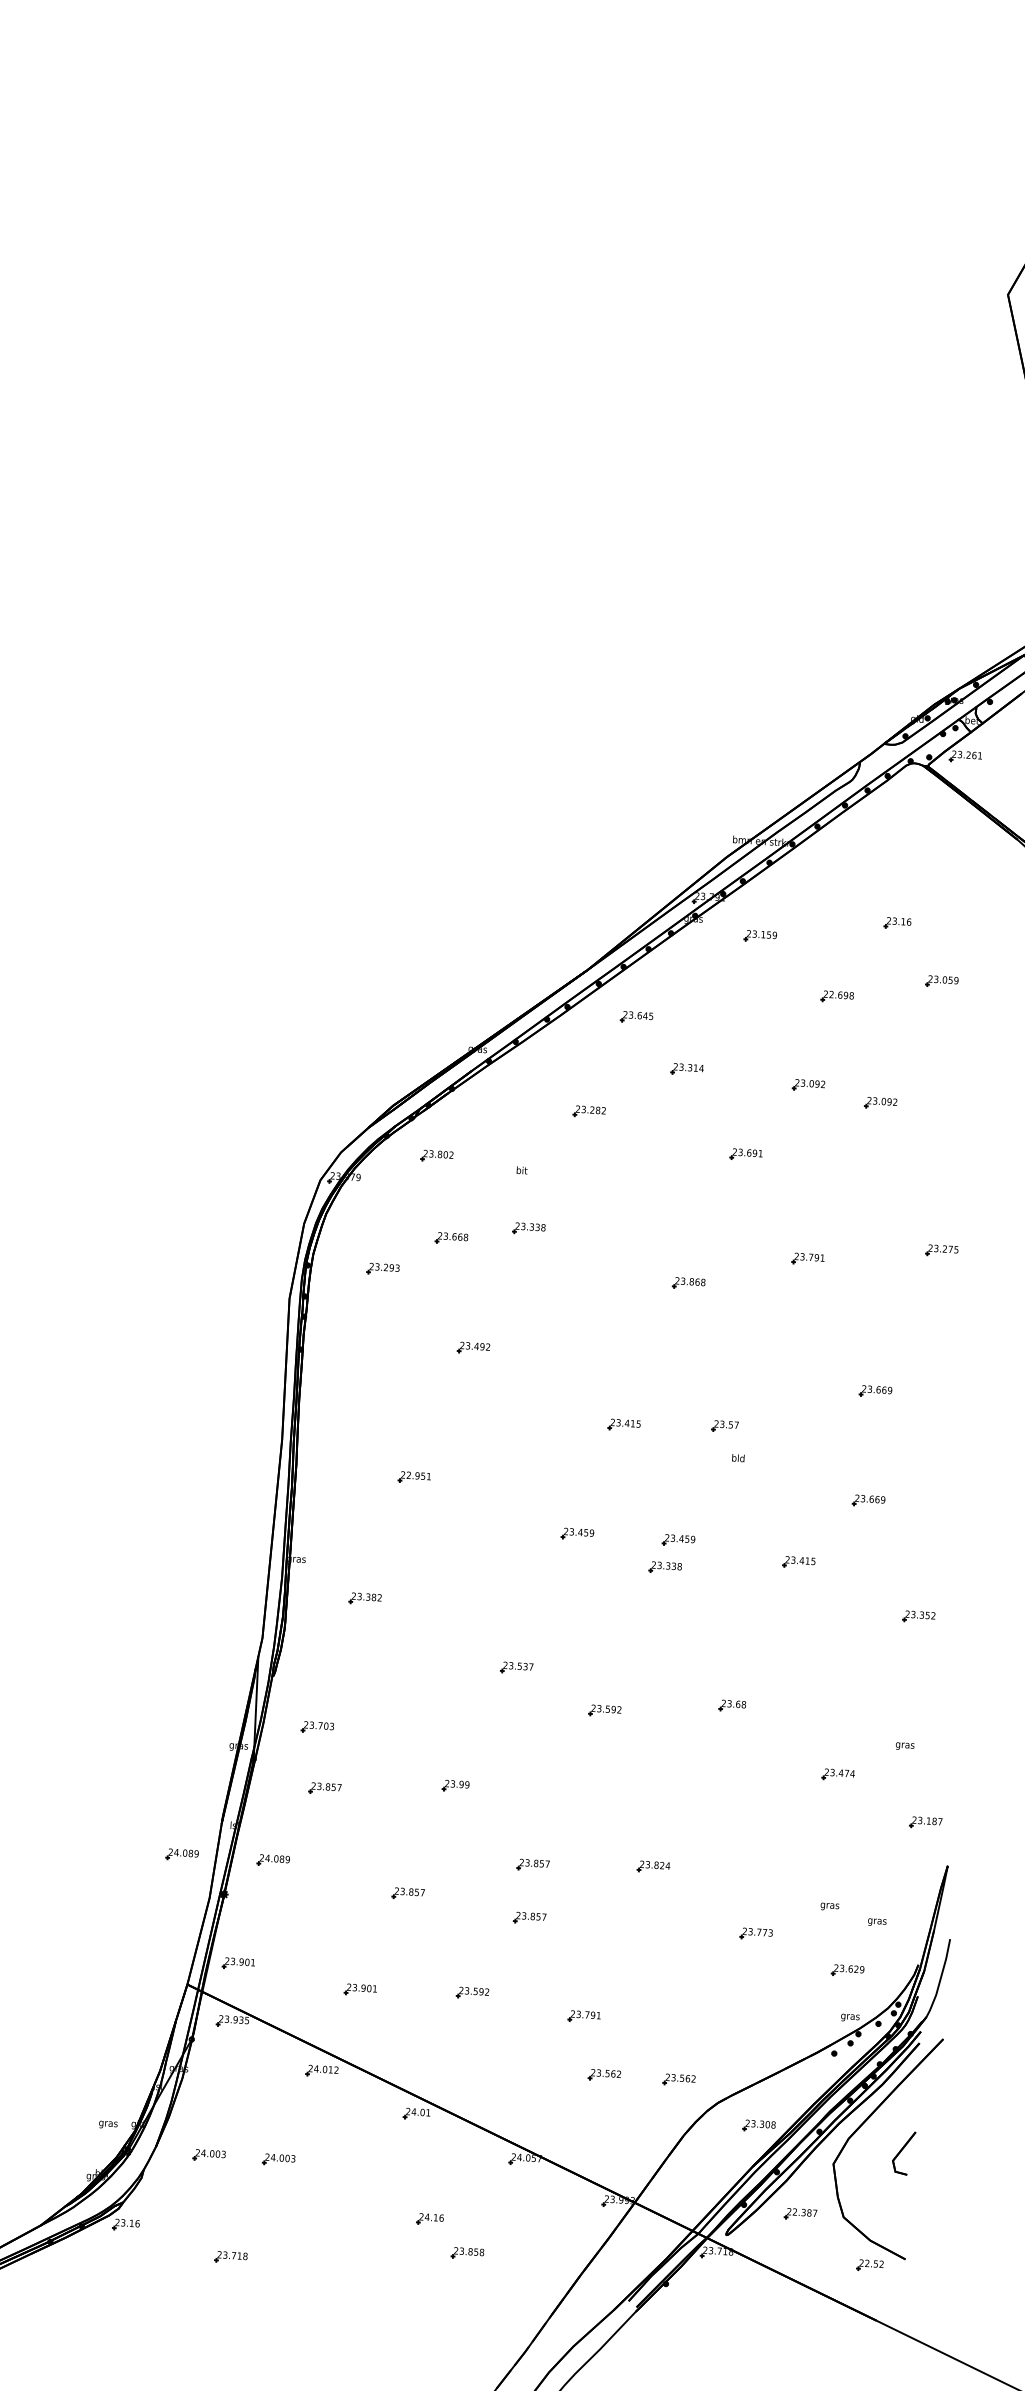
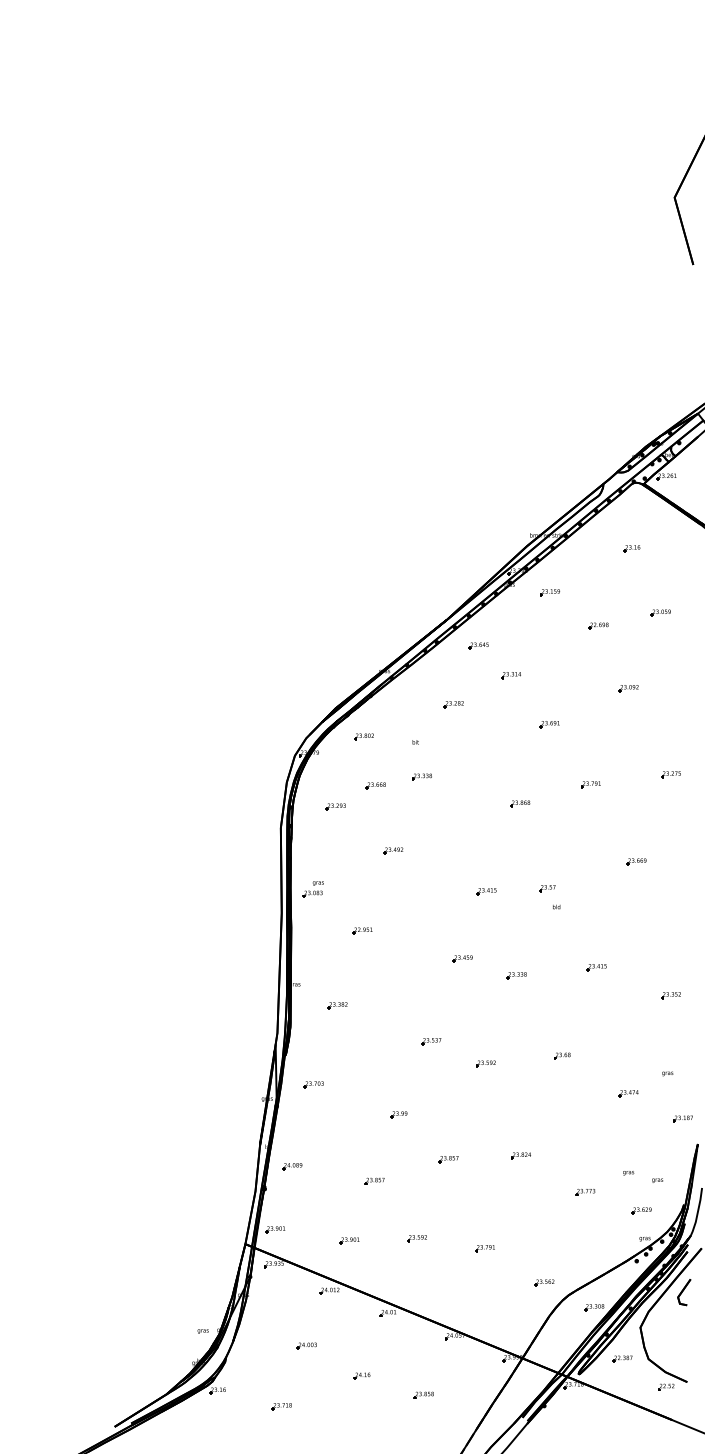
part: (896, 923) -> (631, 548), moved
part: (808, 1085) -> (584, 680), removed
part: (335, 1403) -> (312, 889), added
part: (868, 1500) -> (636, 927), removed
part: (678, 1540) -> (523, 958), removed
part: (324, 1787) -> (320, 1120), removed
part: (182, 1855) -> (237, 1166), removed
part: (529, 1918) -> (448, 1191), removed
part: (604, 2074) -> (499, 1282), removed
part: (904, 2153) -> (684, 1292), moved
part: (208, 2154) -> (264, 1345), removed
part: (429, 2218) -> (361, 1375), moved

